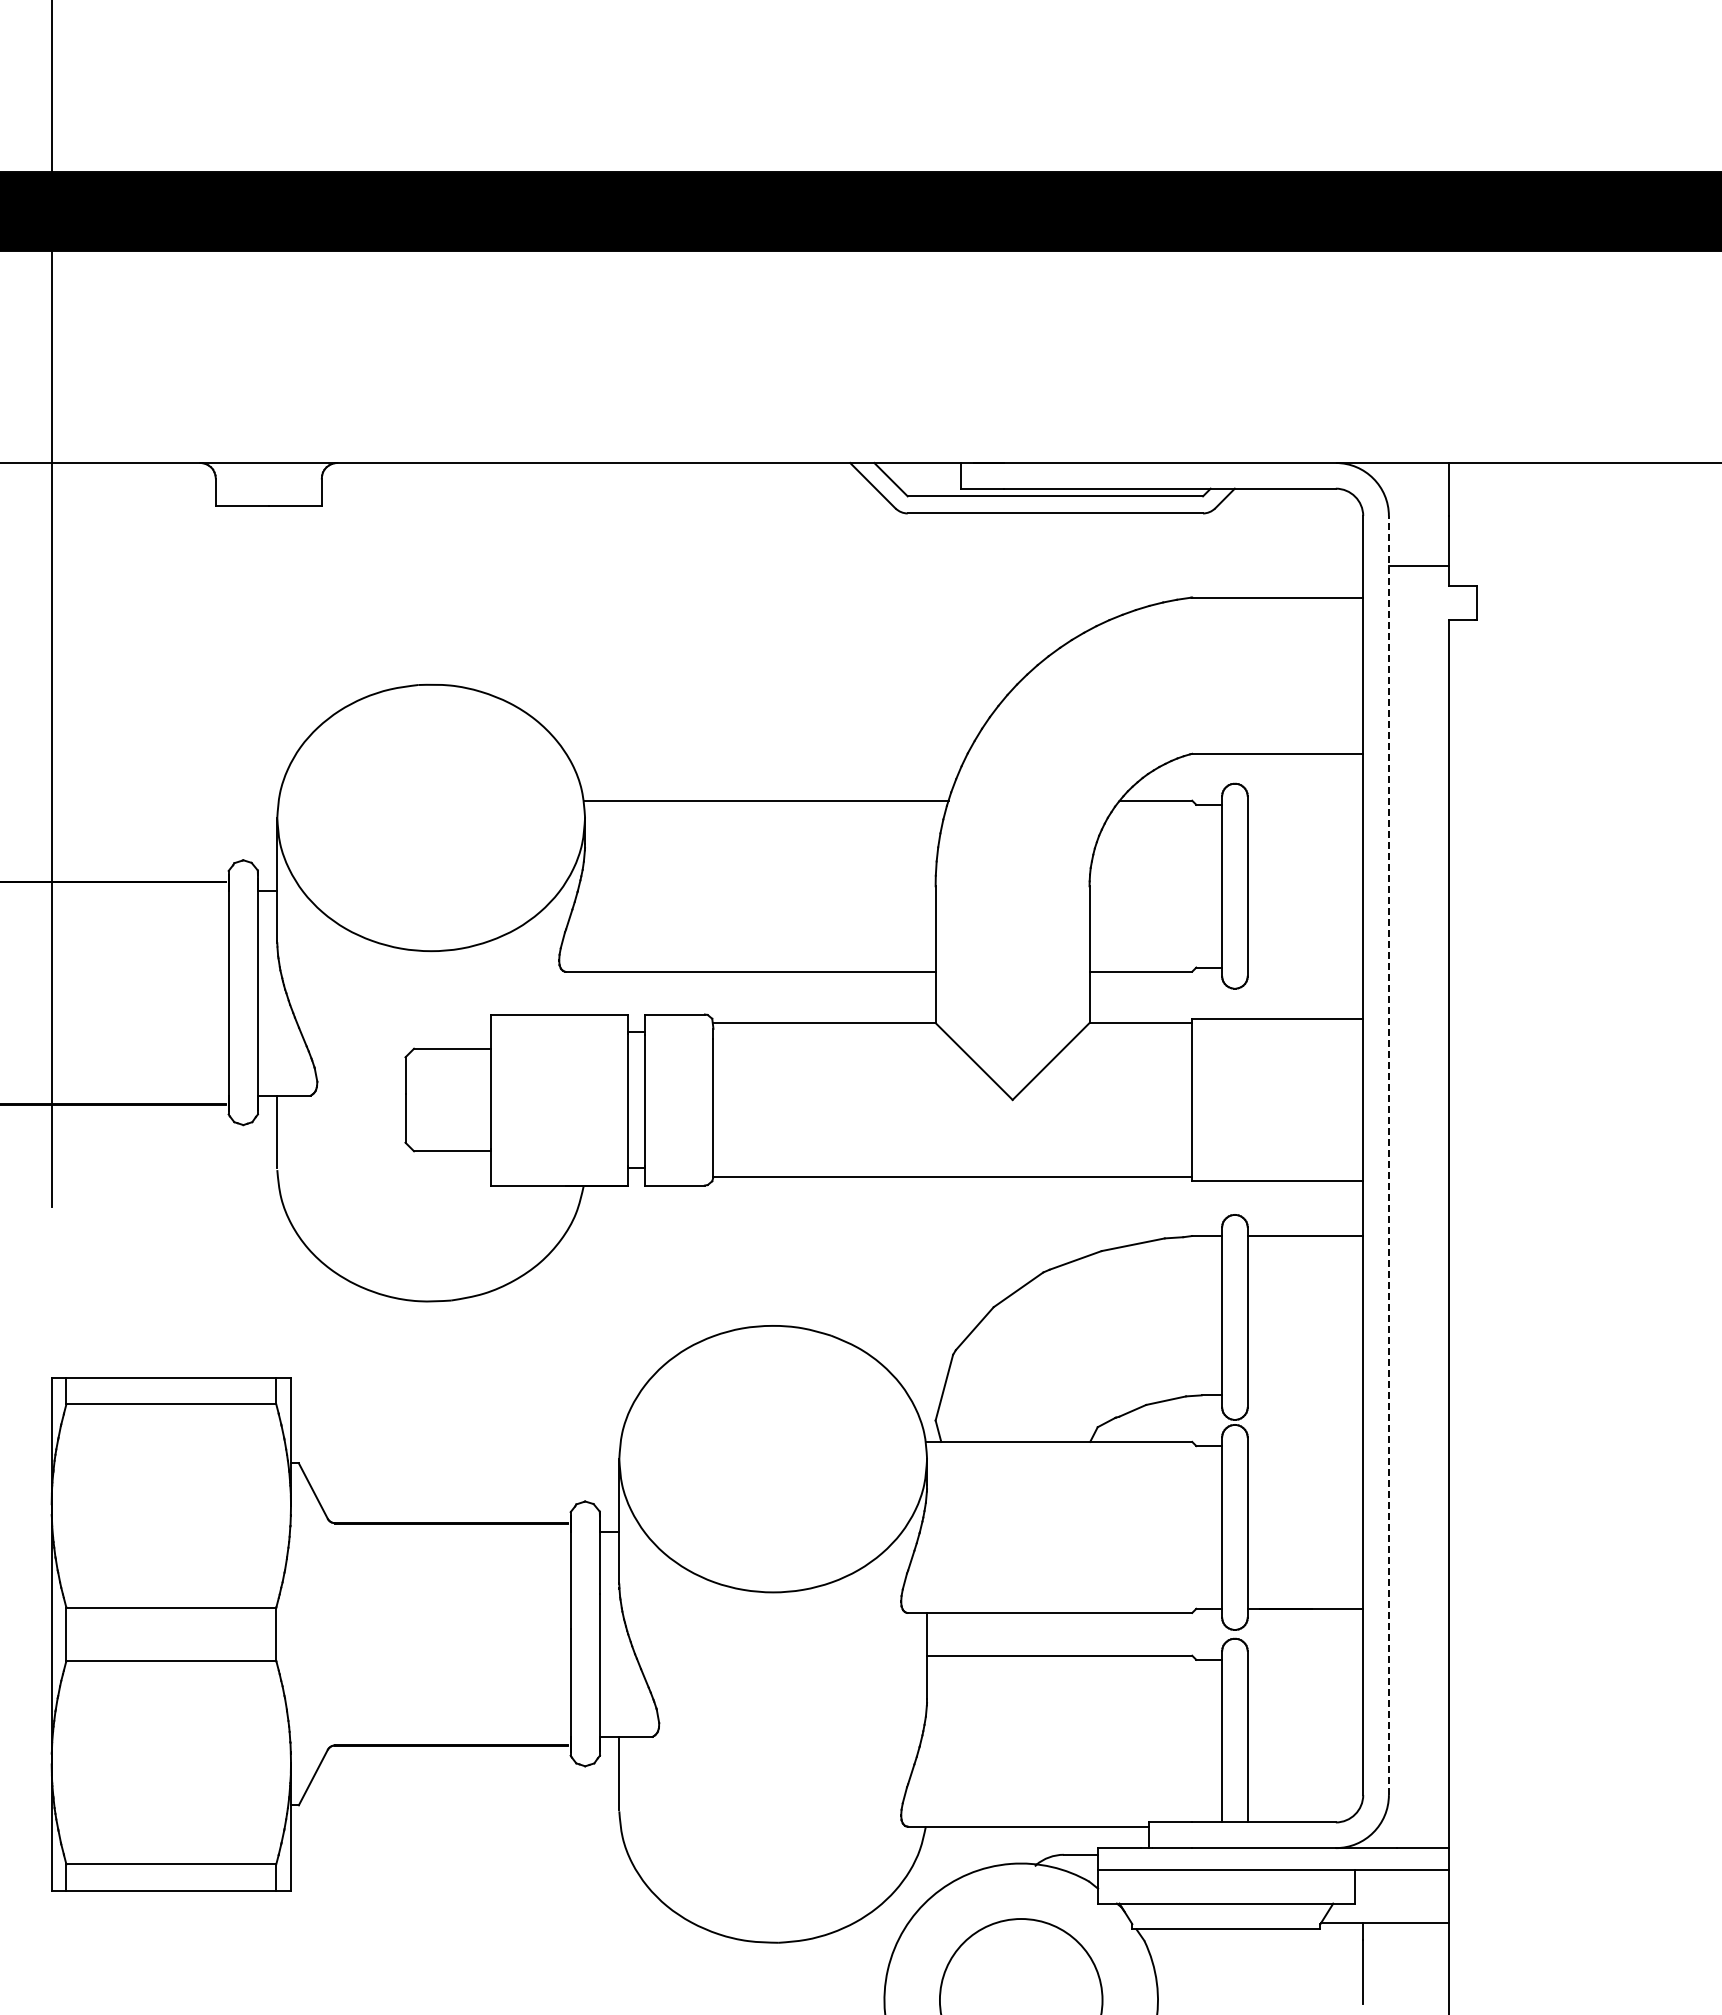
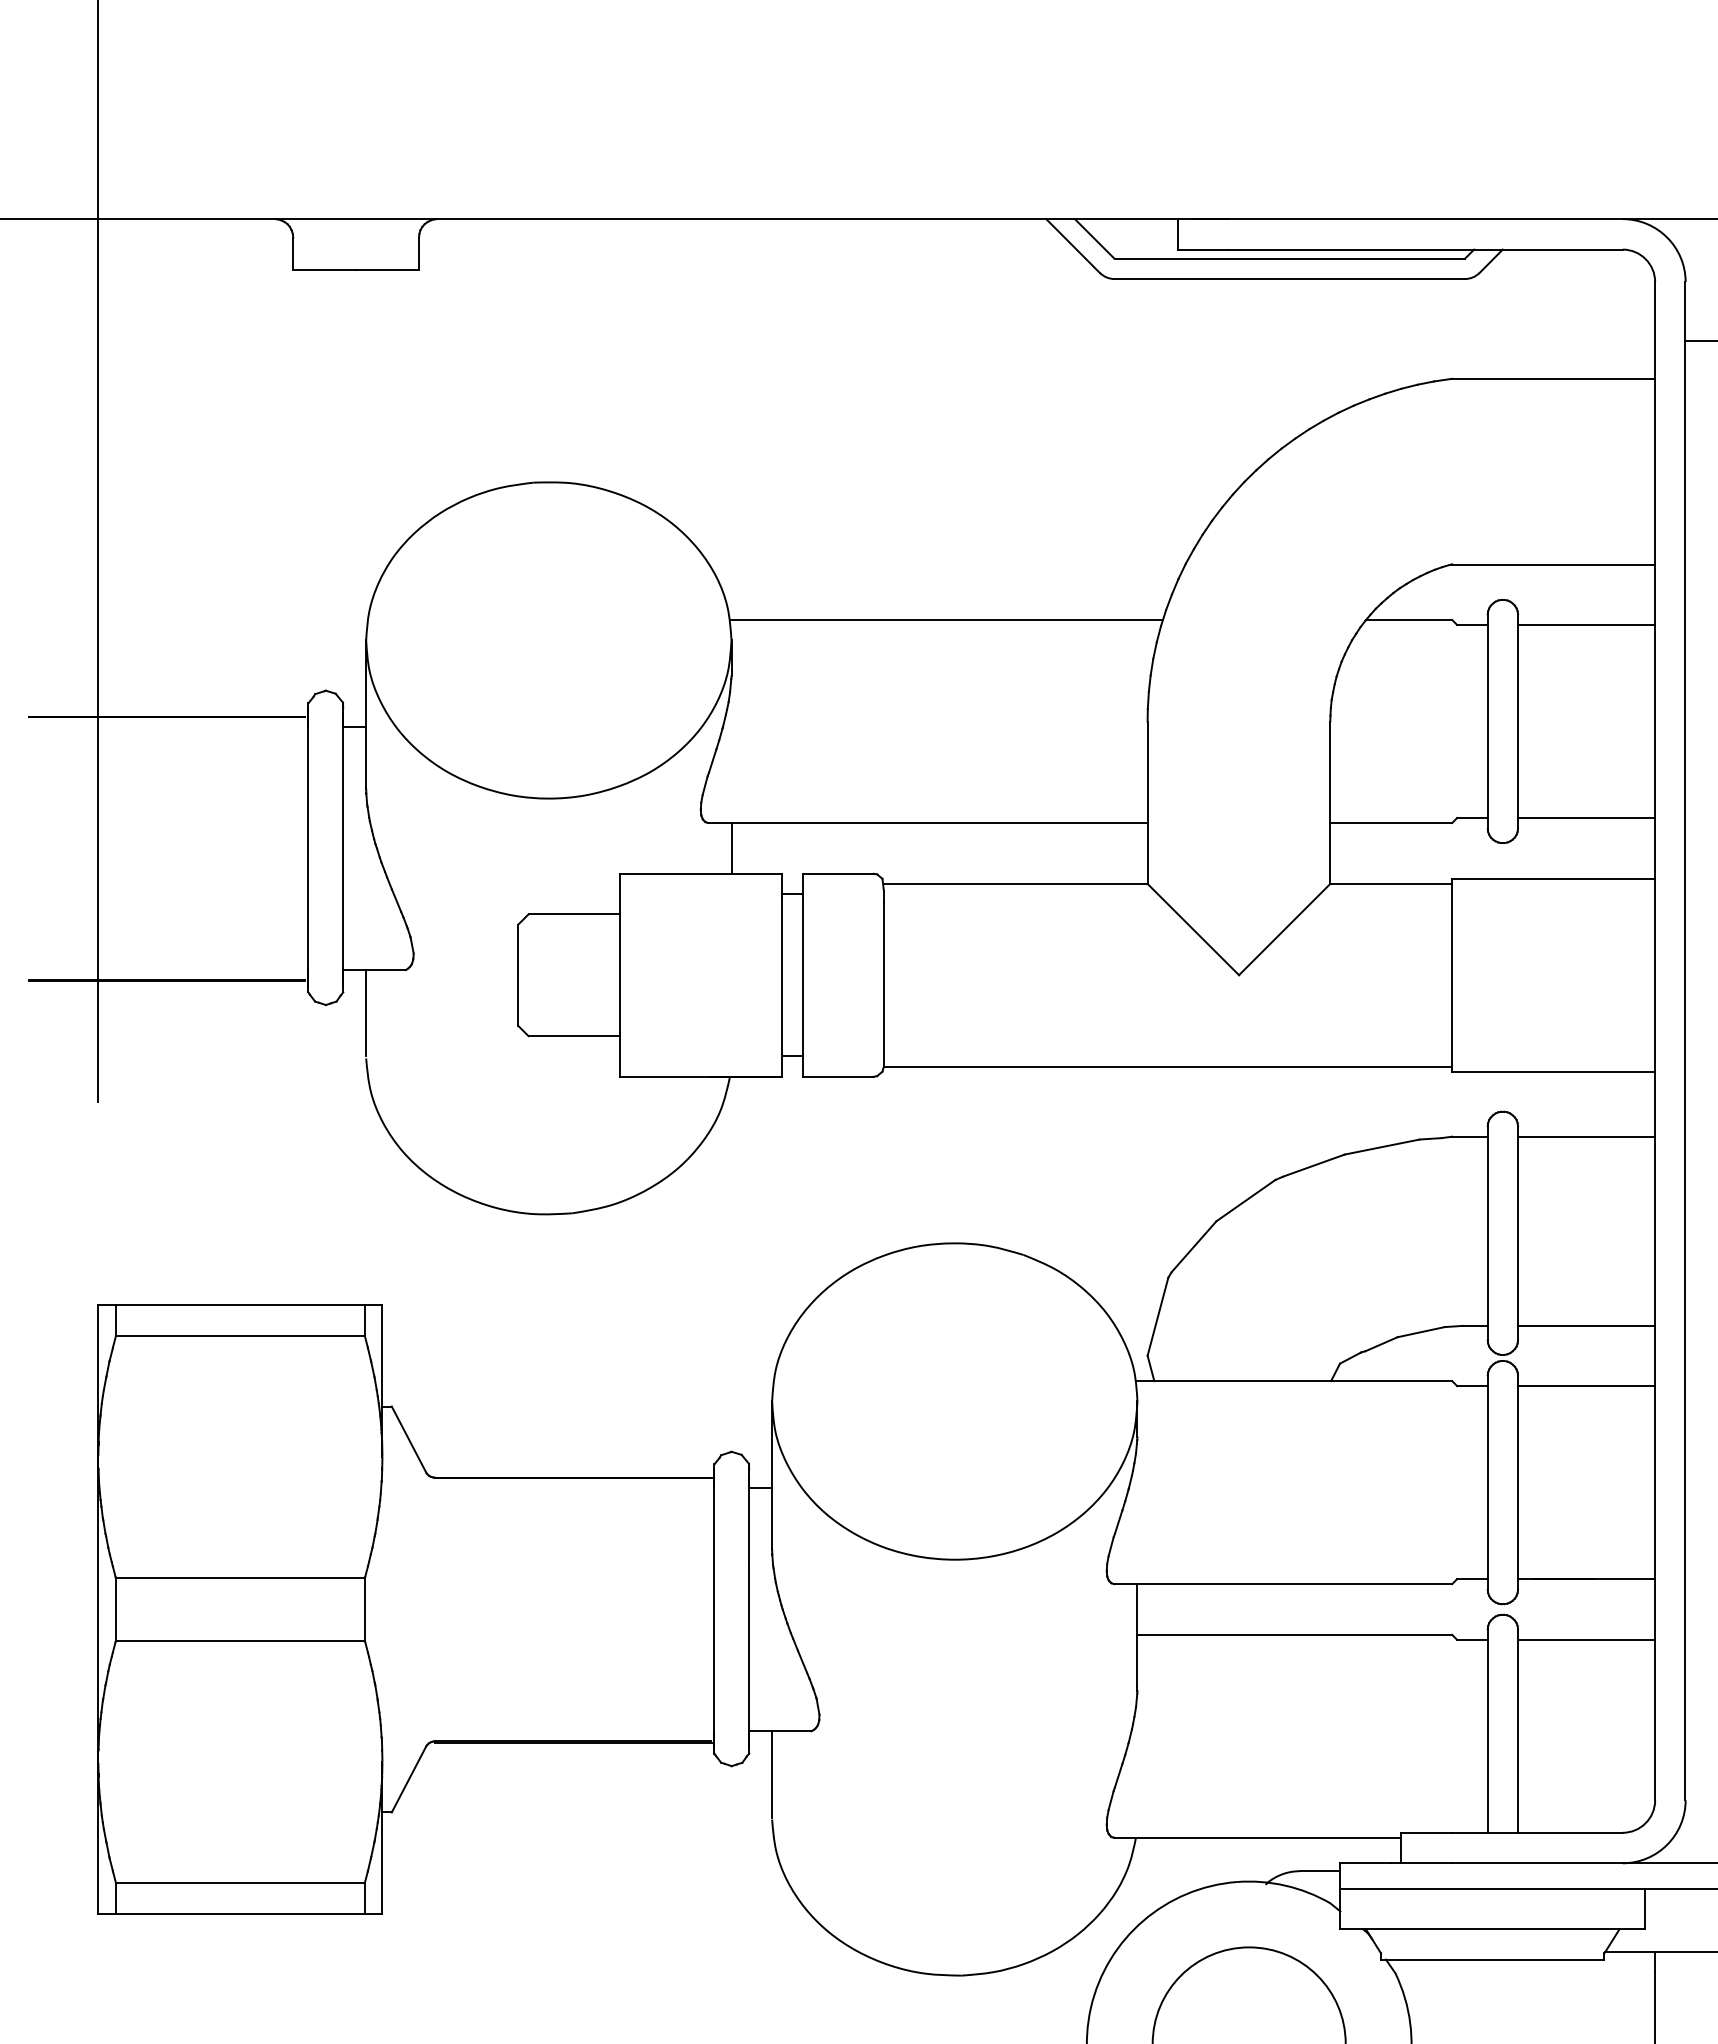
line: (1305, 804) -> (1586, 624), added
line: (1305, 967) -> (1586, 817), added
line: (585, 992) -> (732, 847), added
line: (1388, 1155) -> (1685, 1041), dashed -> solid
line: (1305, 1395) -> (1586, 1326), added
line: (1305, 1446) -> (1586, 1386), added
line: (1305, 1659) -> (1586, 1639), added

